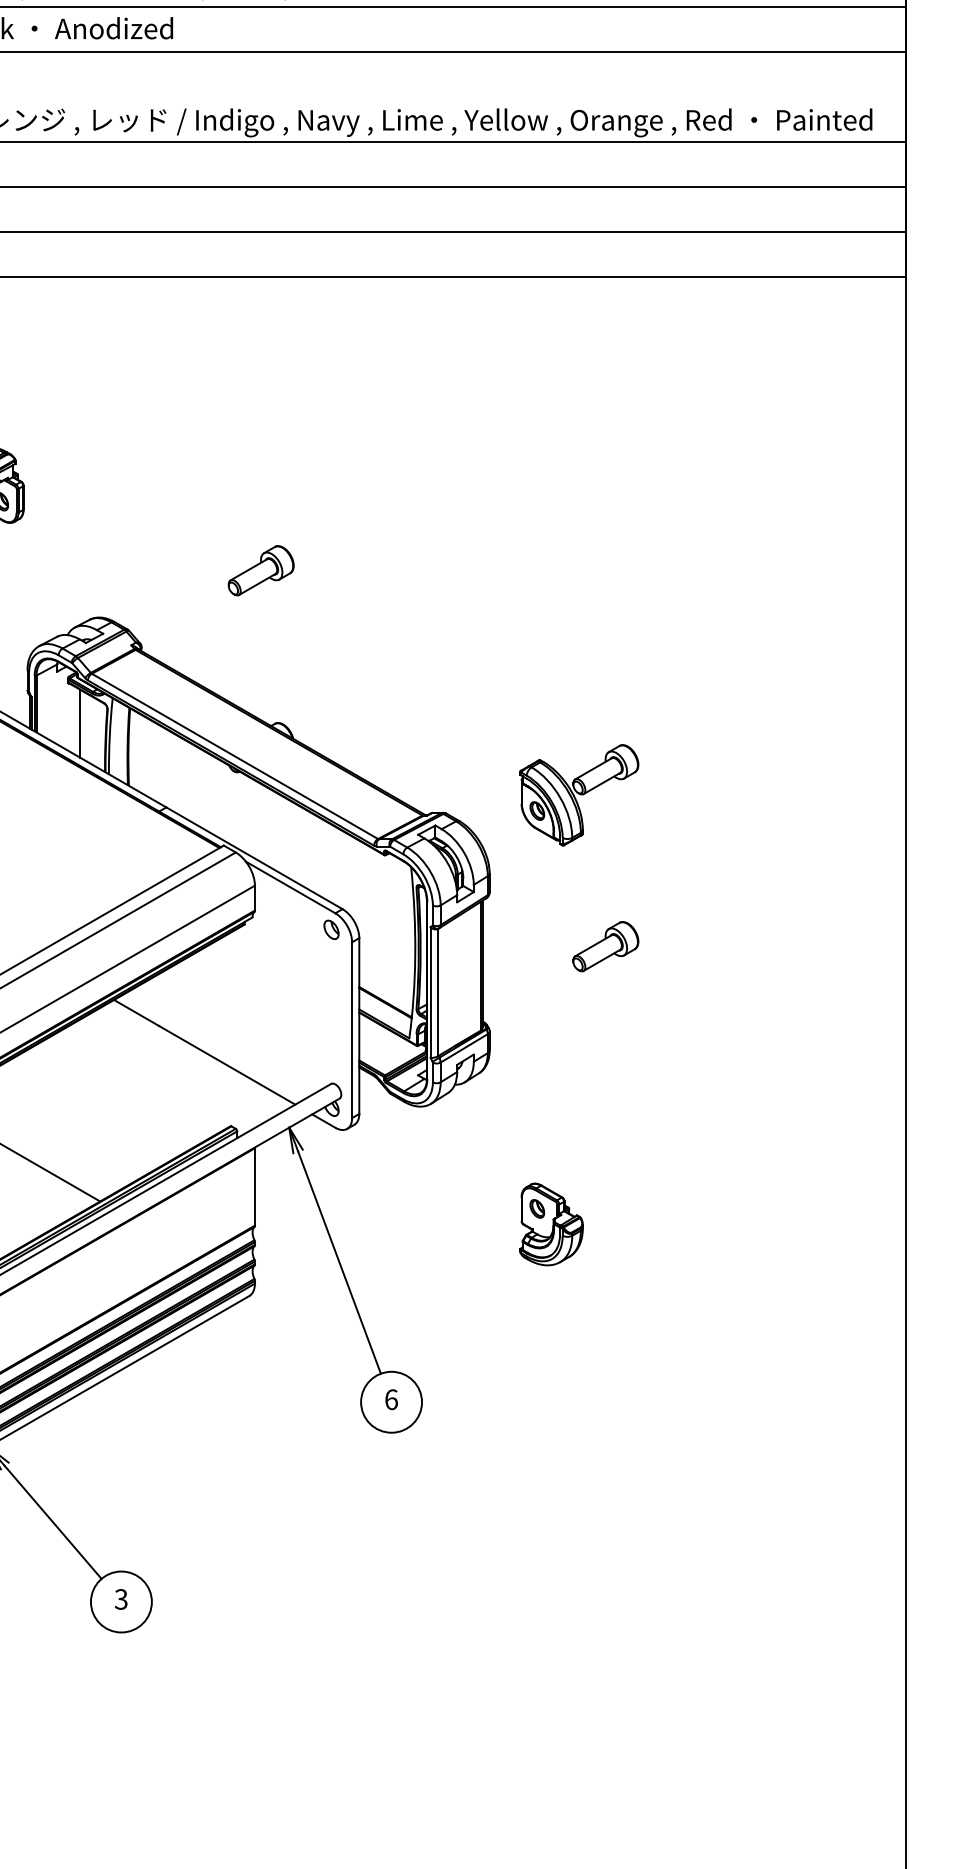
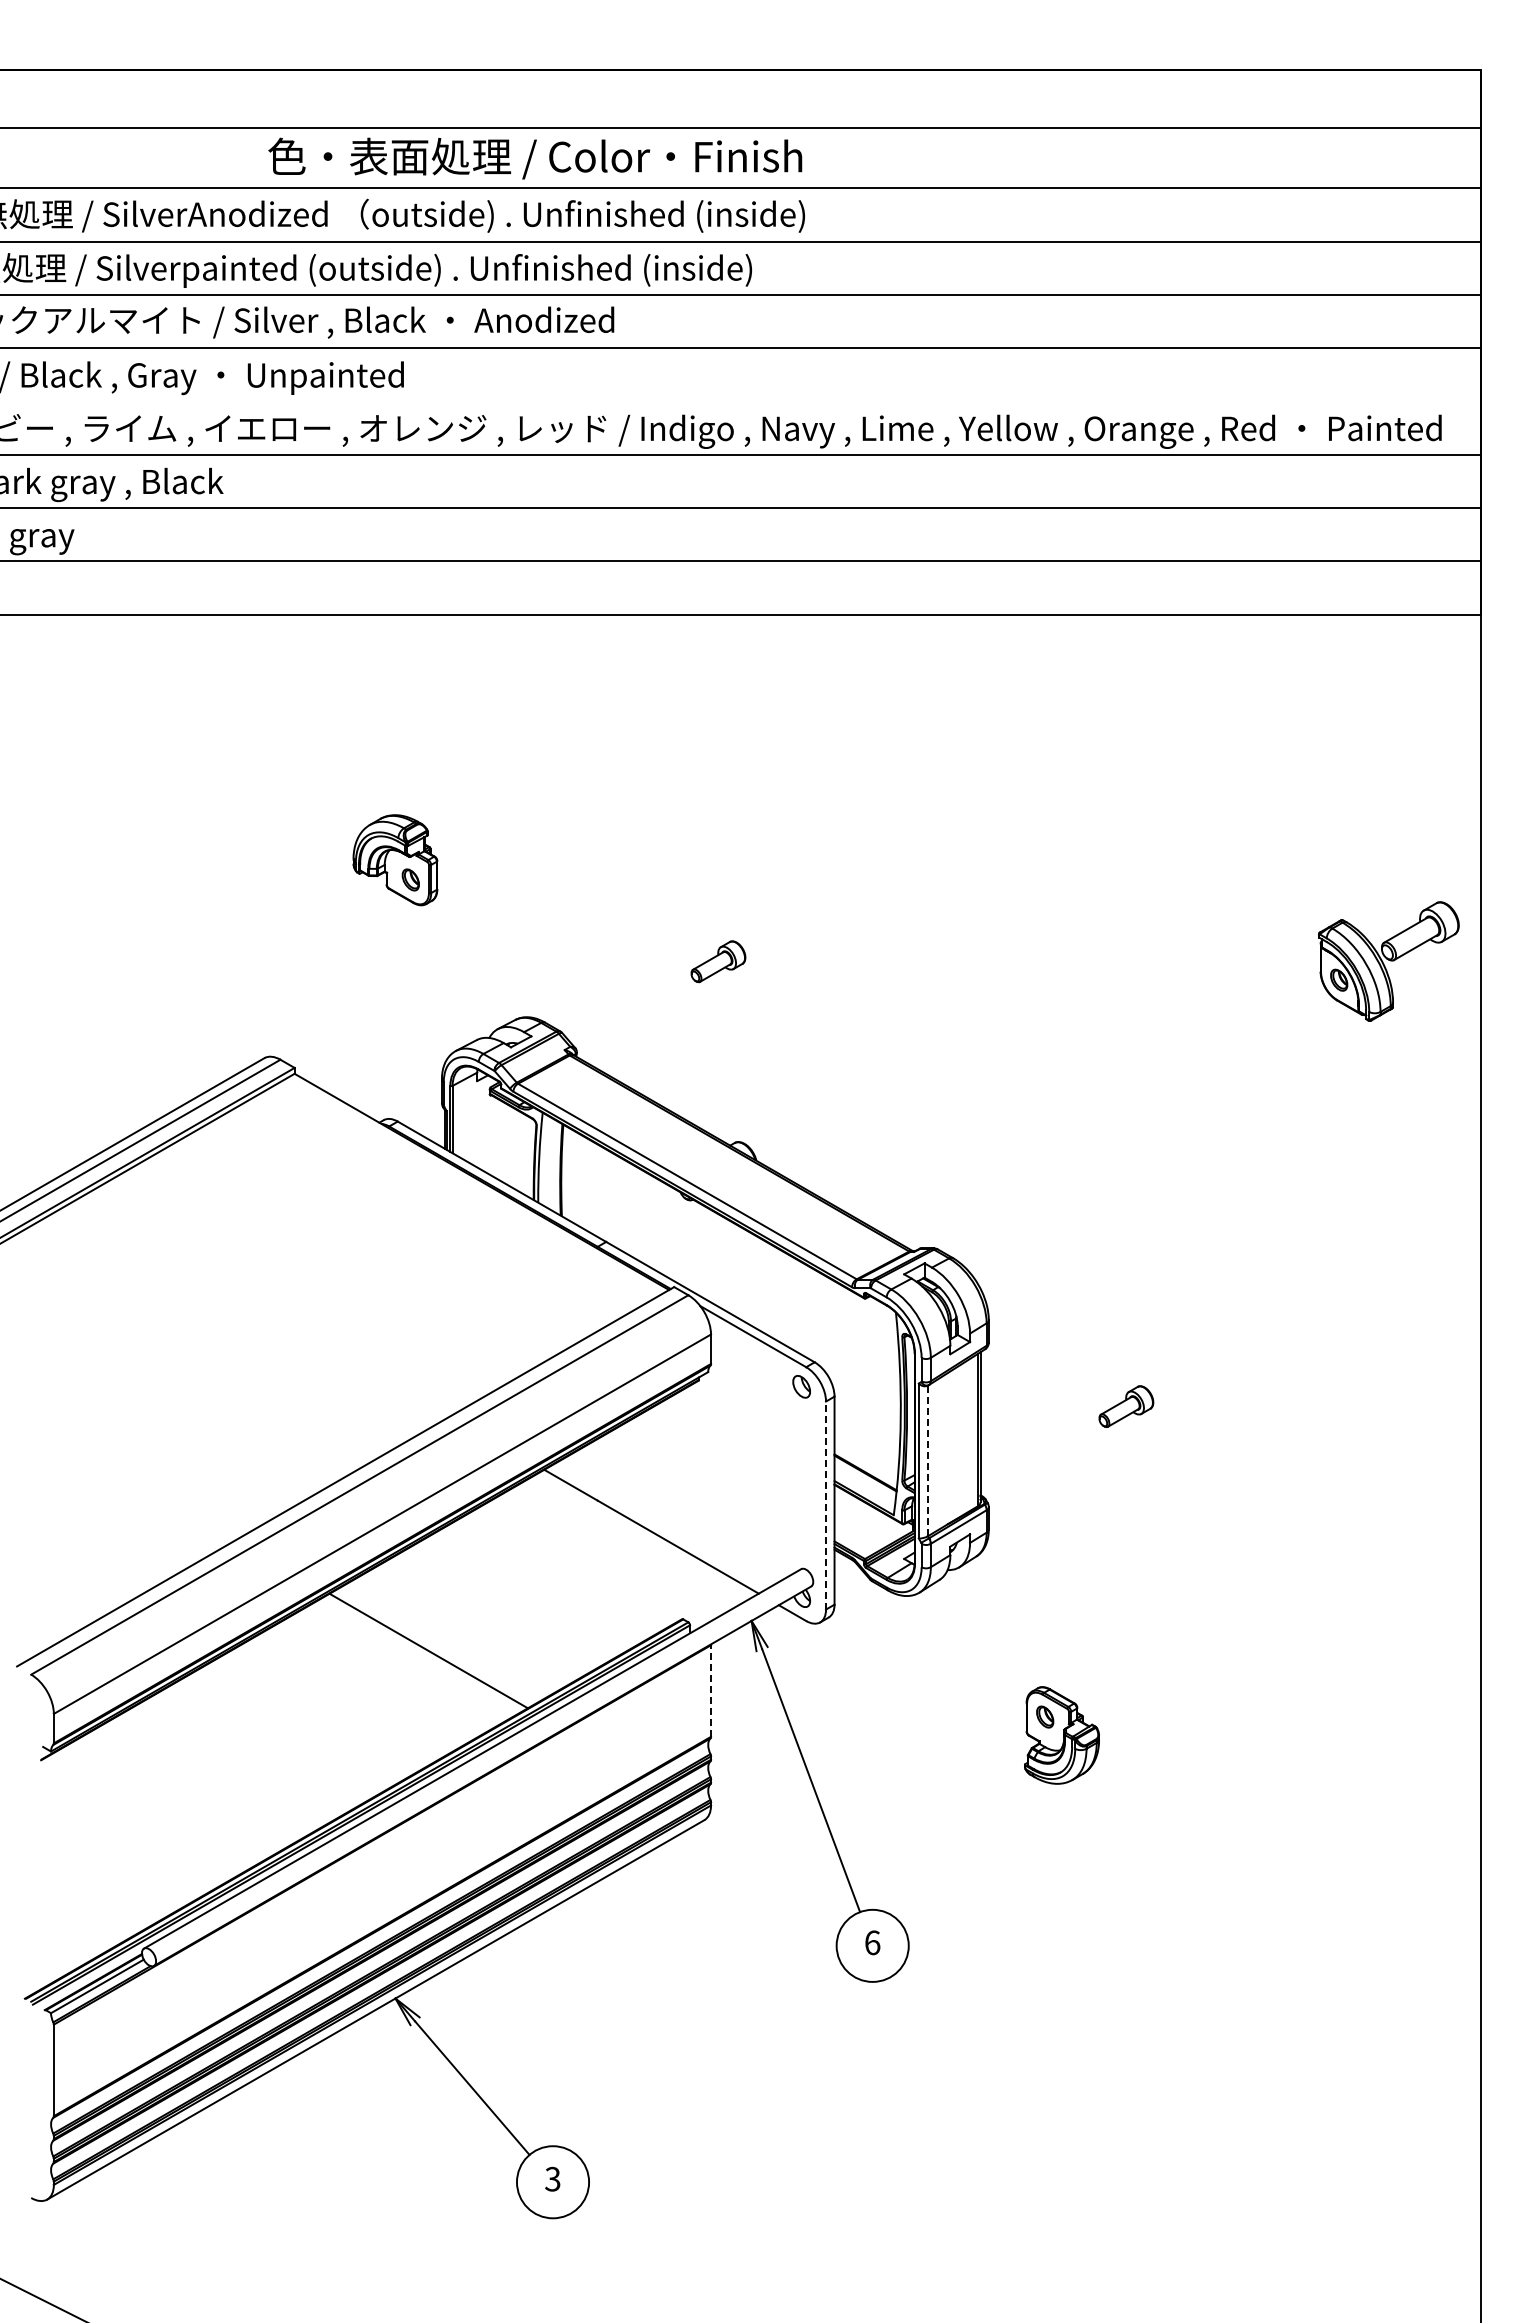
part: (261, 570) -> (718, 961), size x0.7
line: (80, 723) -> (504, 1142), removed
part: (578, 795) -> (1388, 961), moved
part: (606, 946) -> (1126, 1406), size x0.7
line: (438, 992) -> (928, 1460), solid -> dashed
line: (352, 1030) -> (826, 1505), solid -> dashed
line: (255, 1187) -> (711, 1691), solid -> dashed

